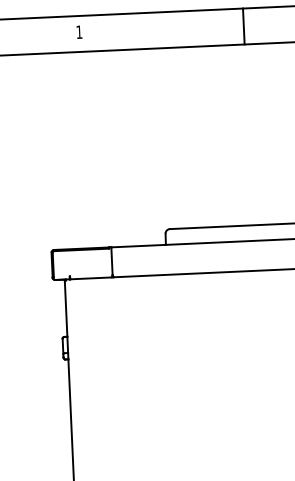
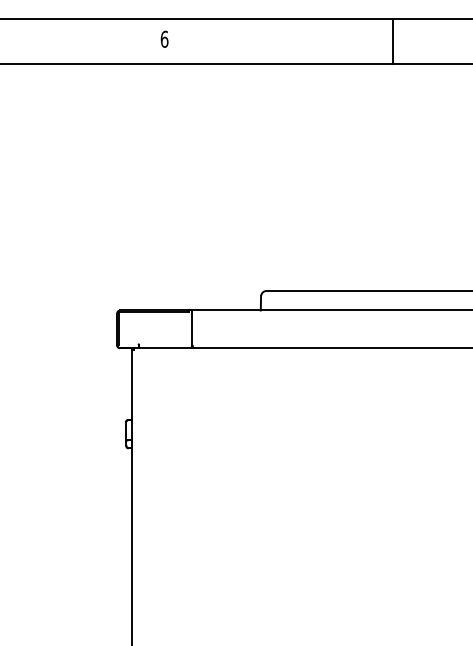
line: (243, 26) -> (392, 41), moved
text: (79, 31) -> (164, 38), 1 -> 6

